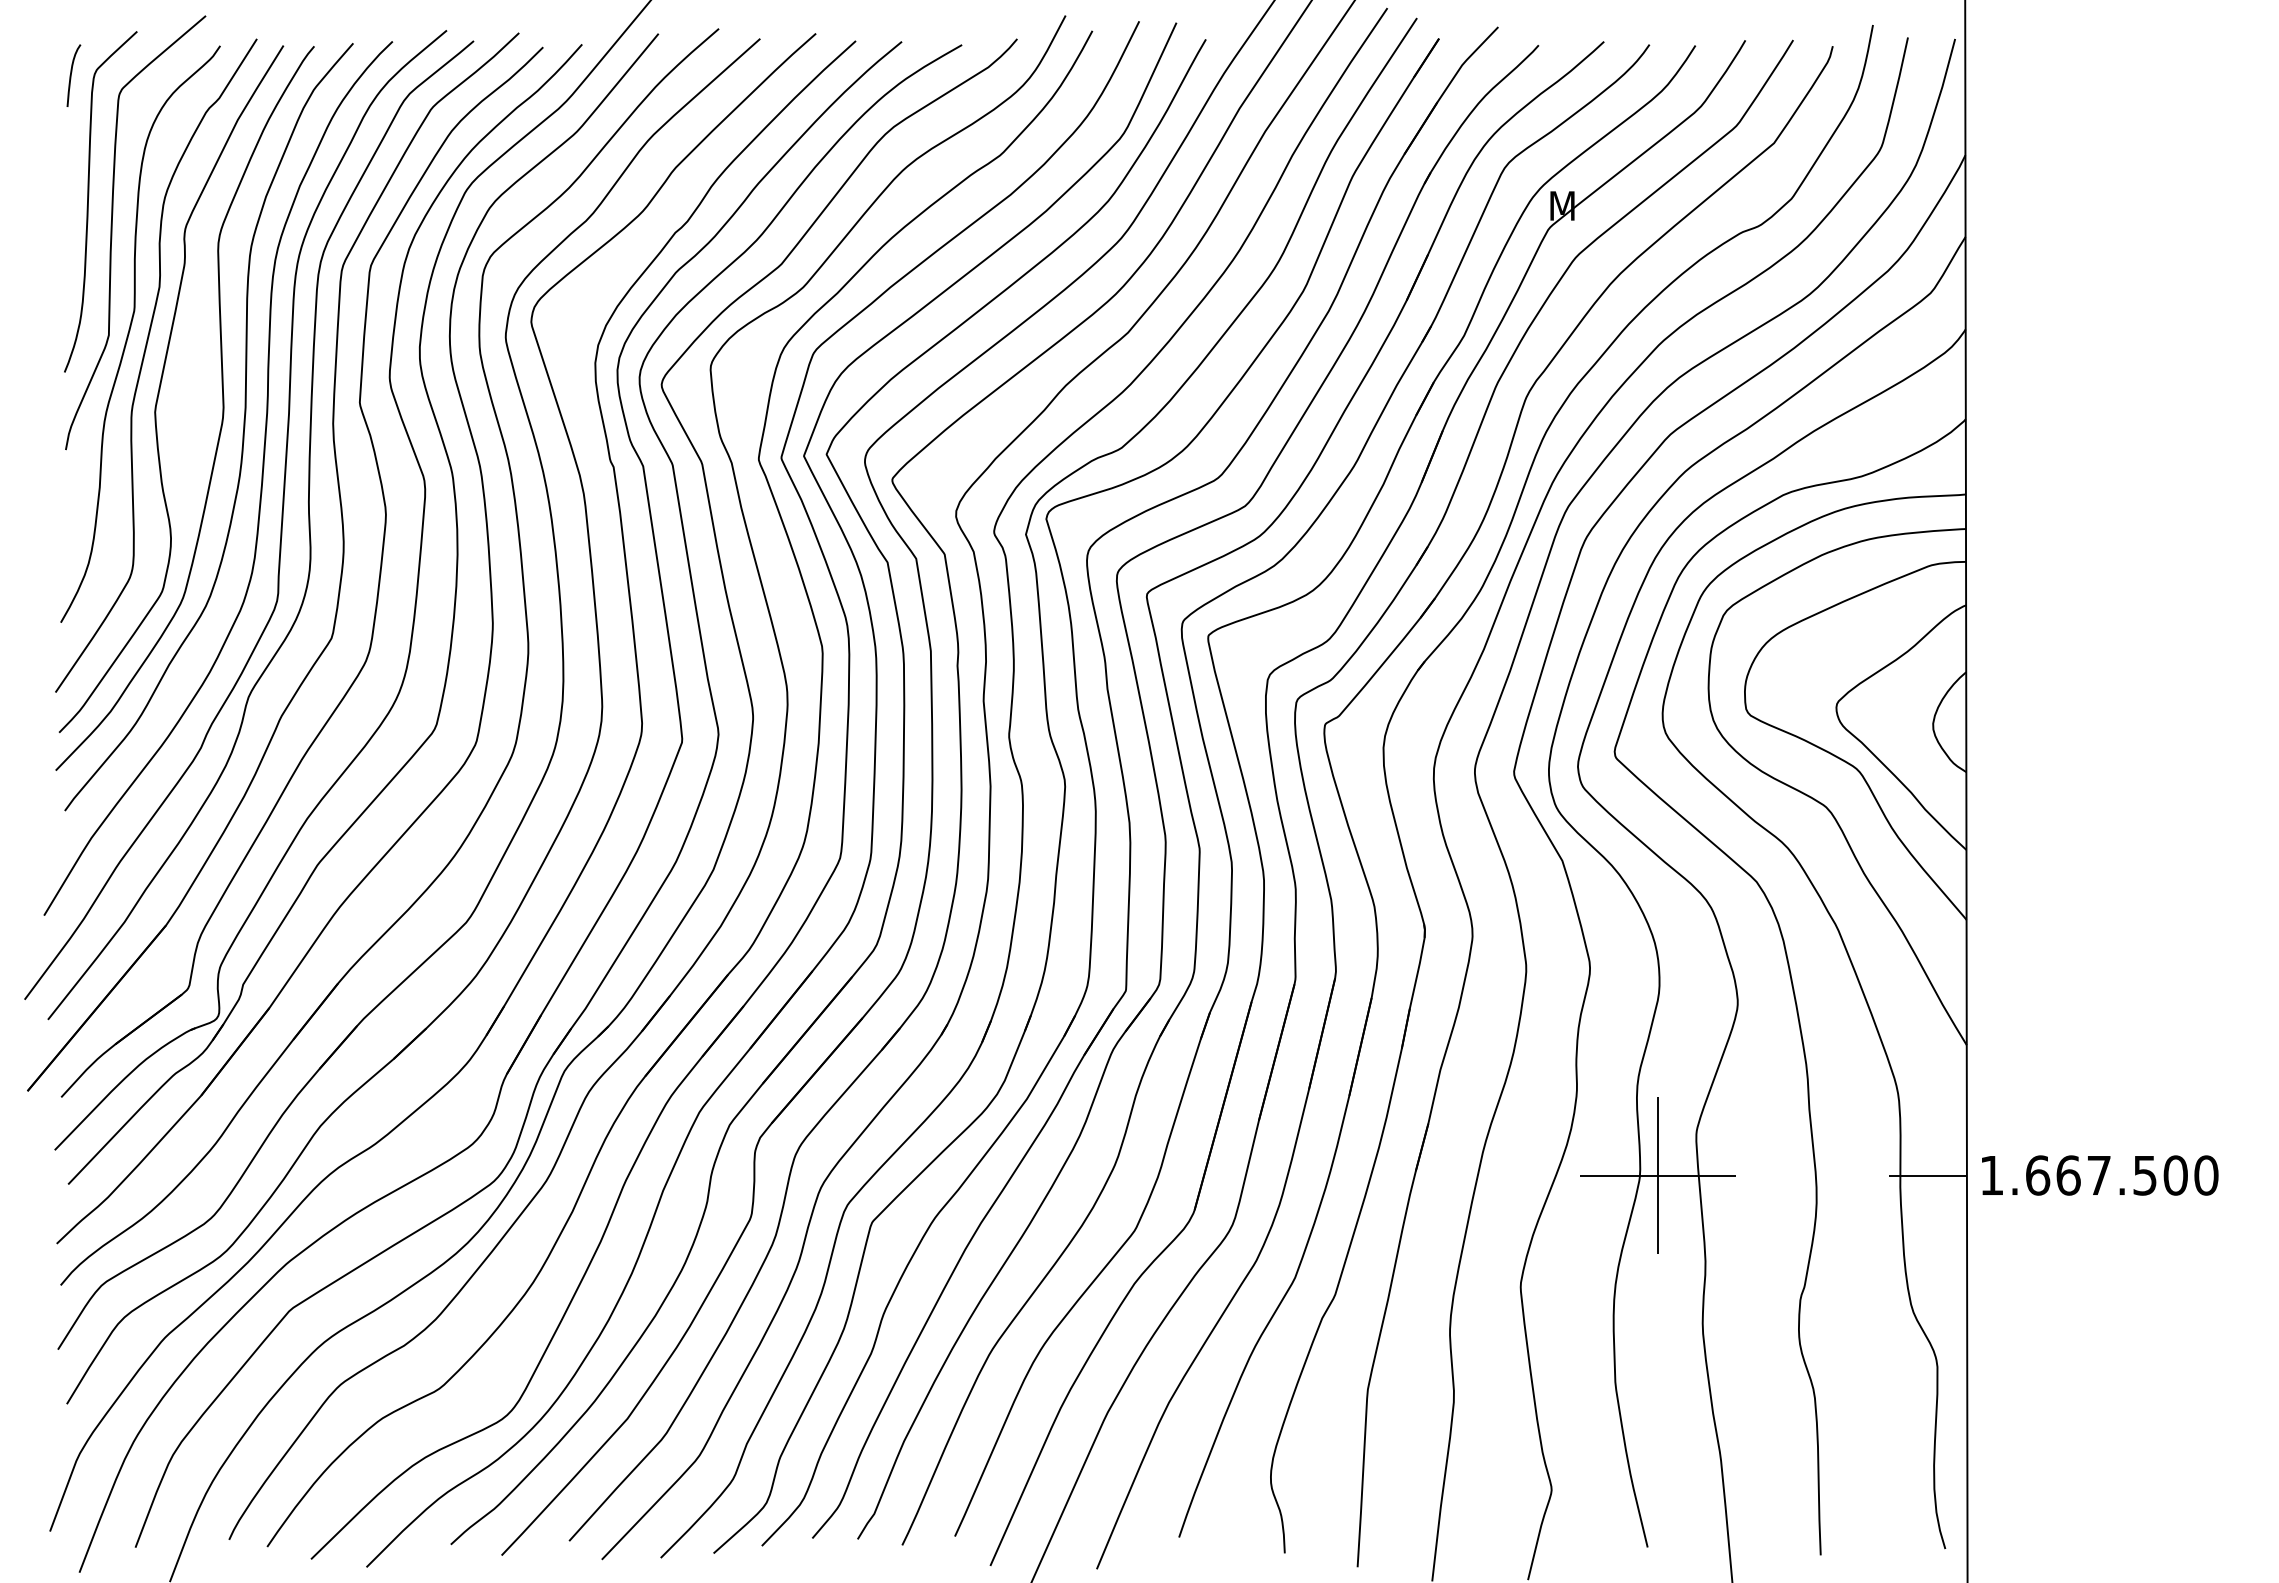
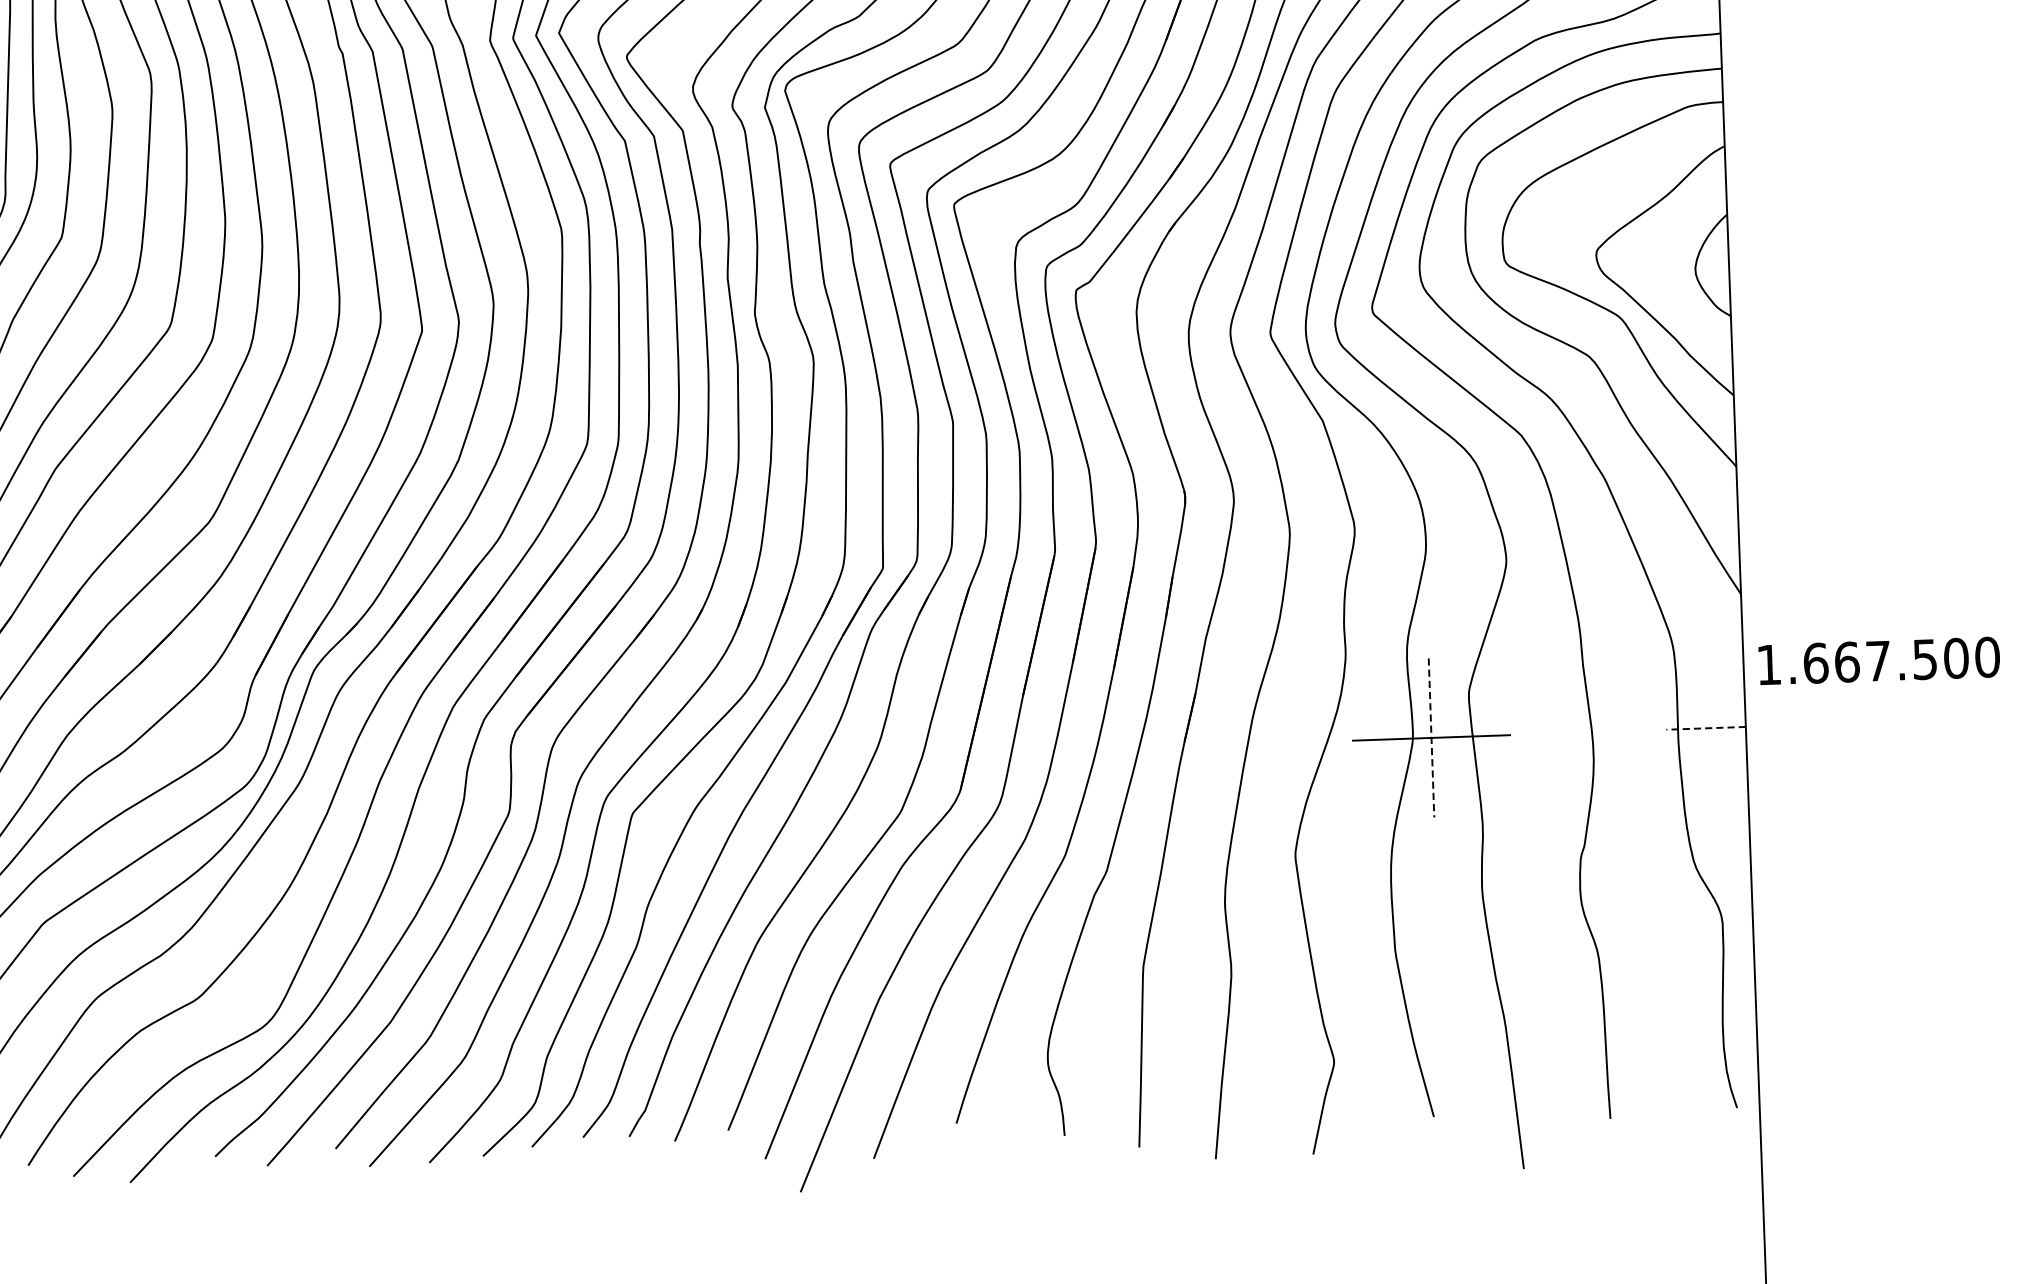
line: (1927, 1175) -> (1705, 728), solid -> dashed
text: (2100, 1175) -> (1879, 661), moved
line: (1658, 1176) -> (1431, 738), solid -> dashed

